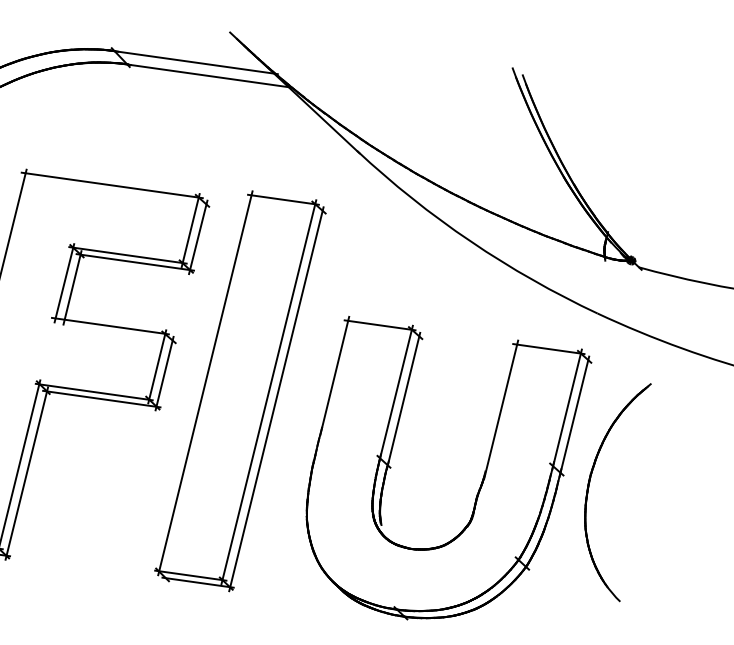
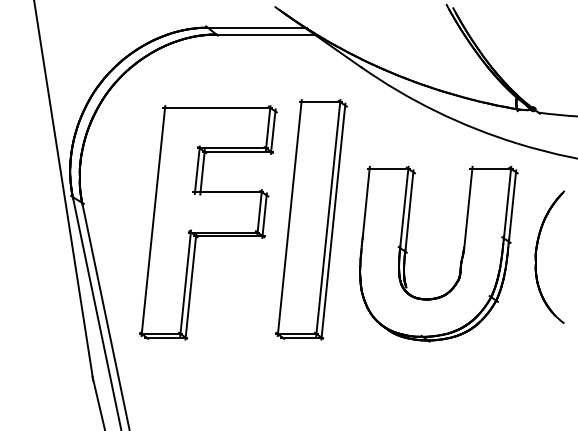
part: (589, 485) -> (536, 256), moved

